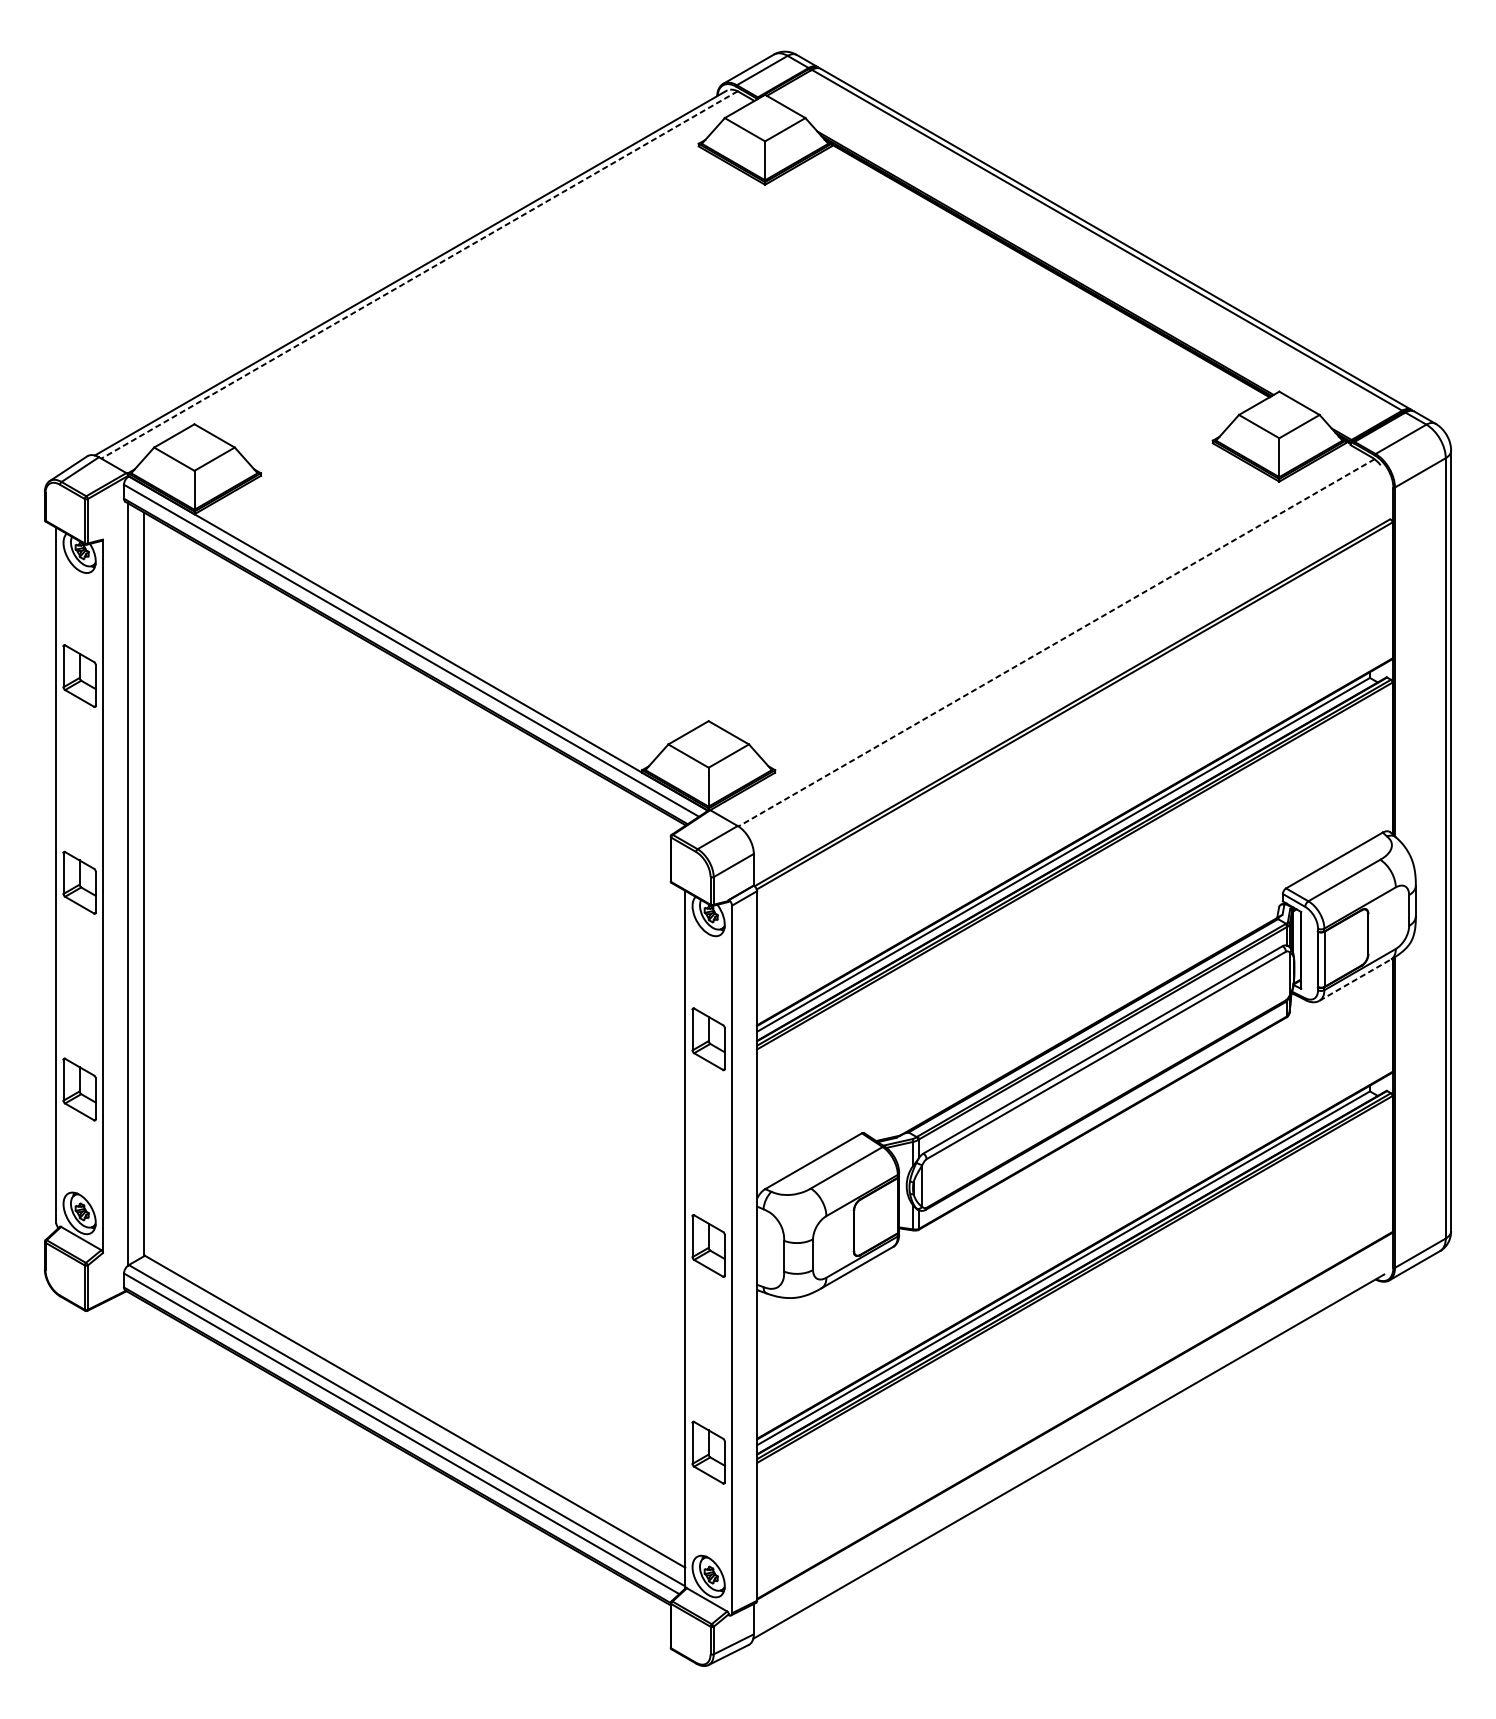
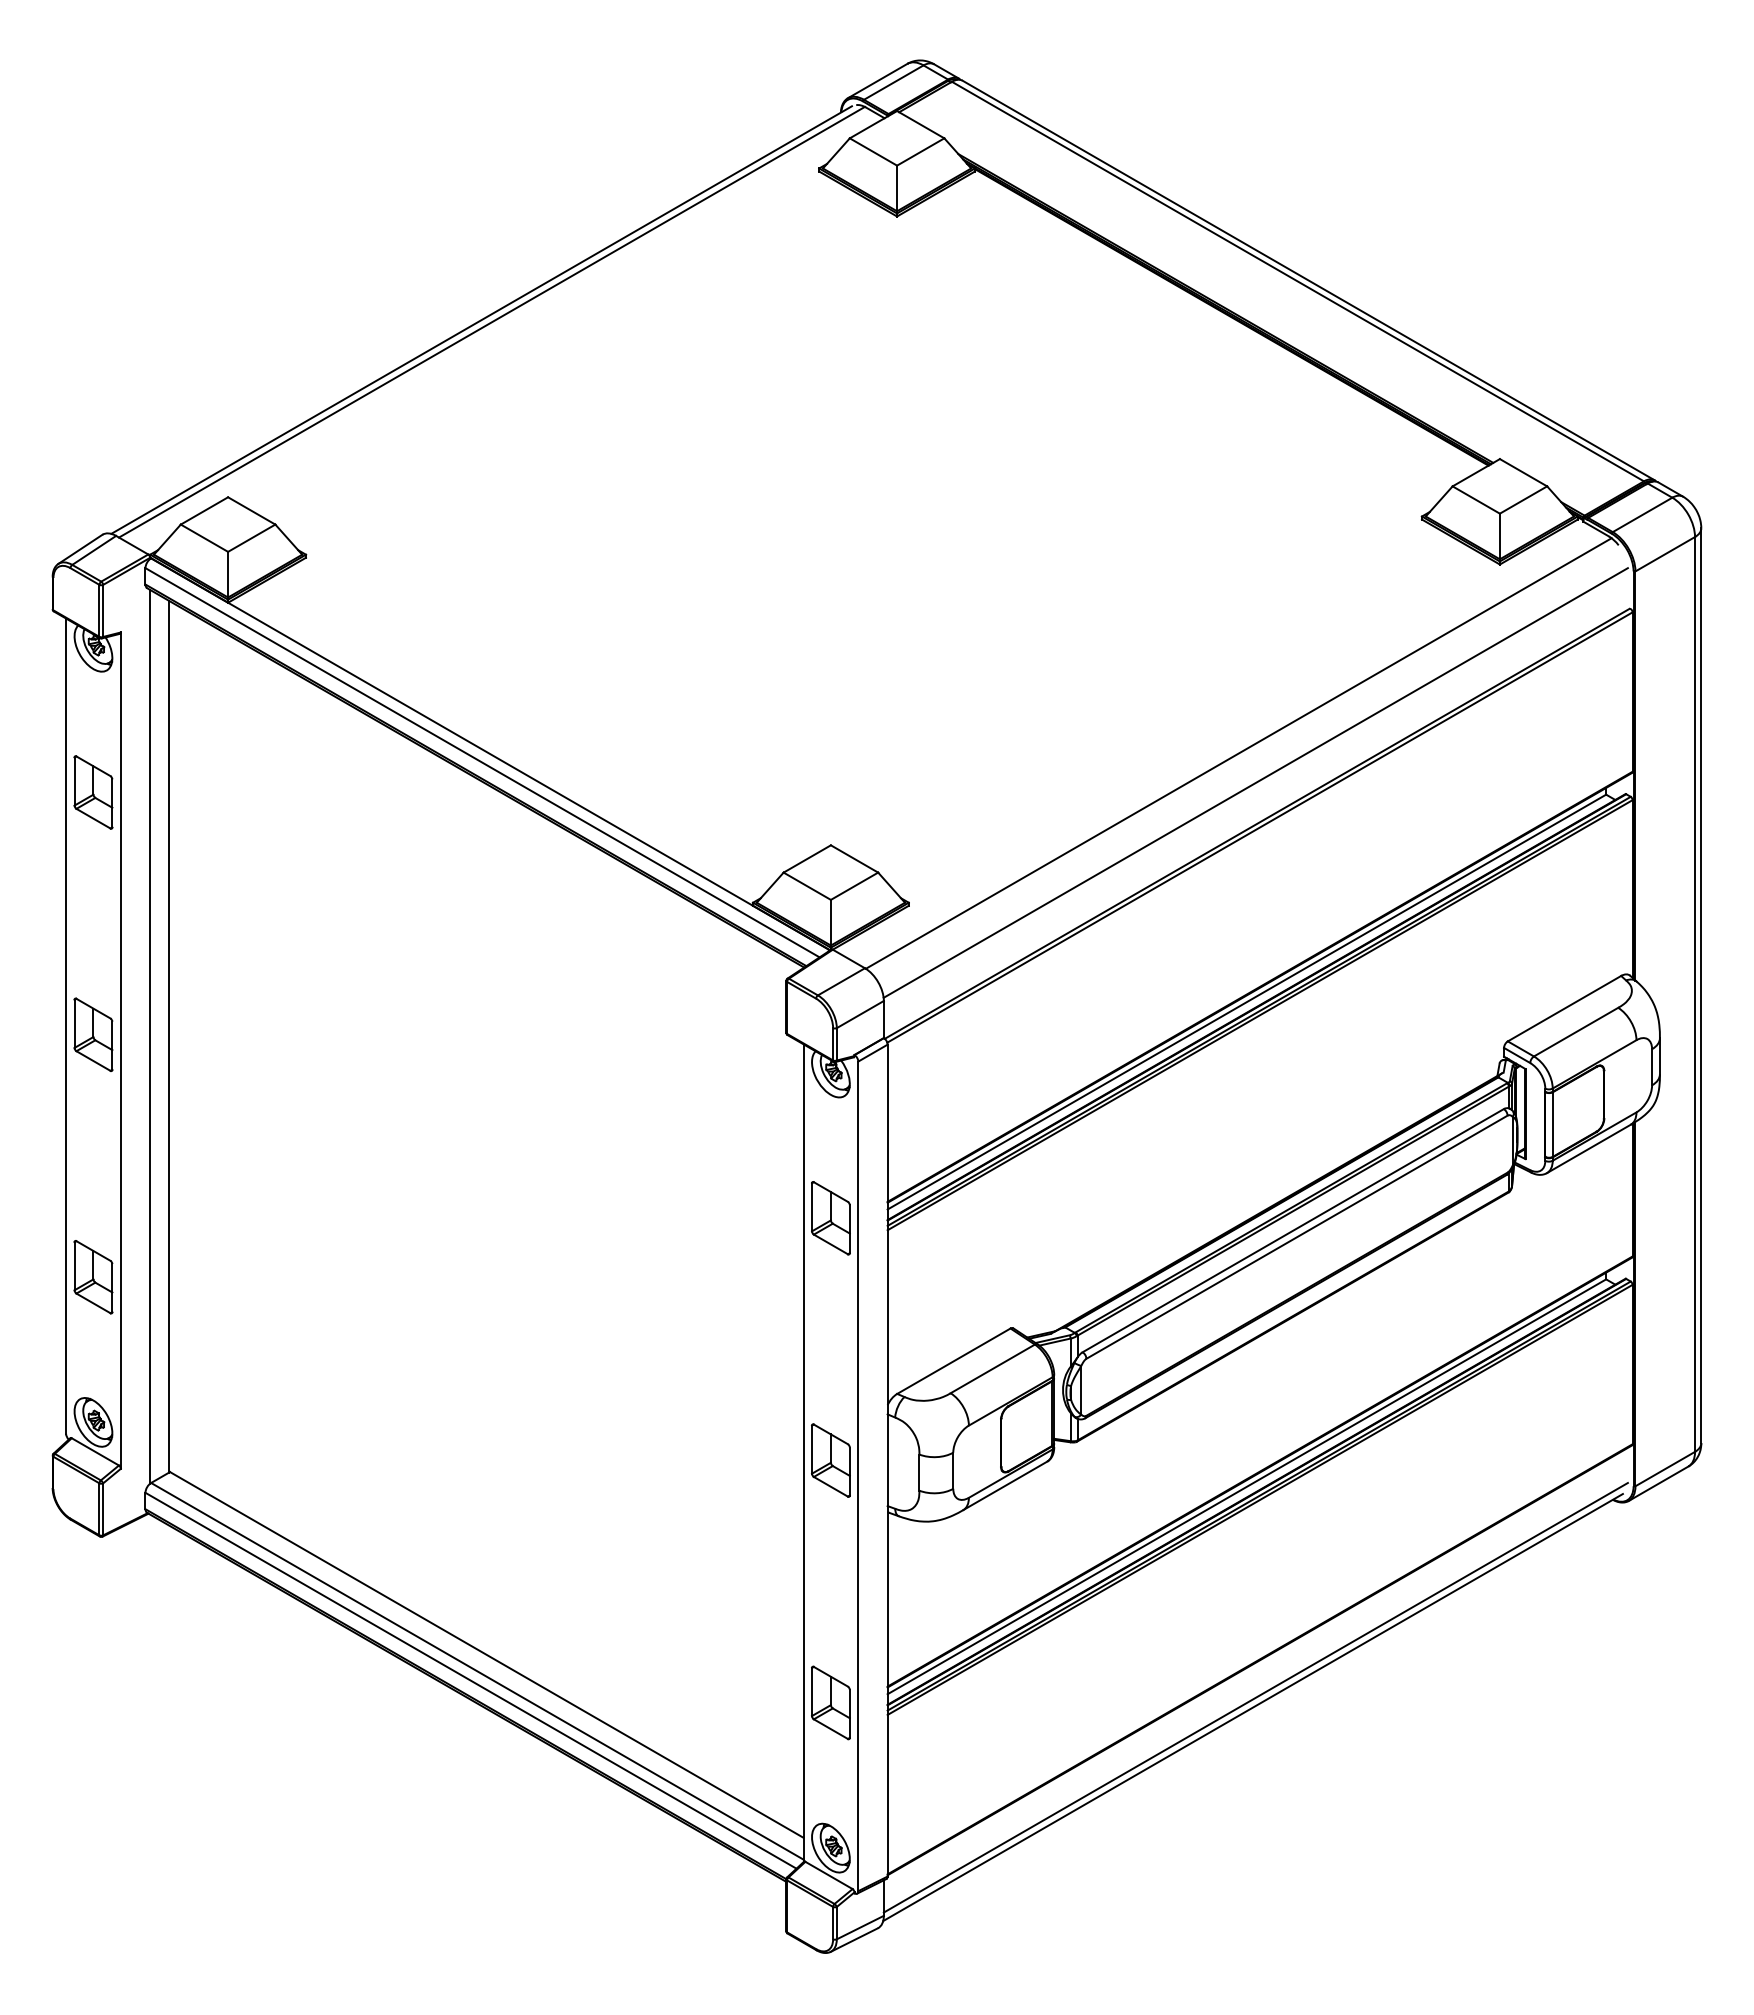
line: (419, 275) -> (491, 322), dashed -> solid
line: (1056, 642) -> (1238, 753), dashed -> solid
line: (1070, 667) -> (1255, 782), added
line: (1355, 979) -> (1589, 1148), dashed -> solid
line: (1070, 1448) -> (1255, 1697), added

